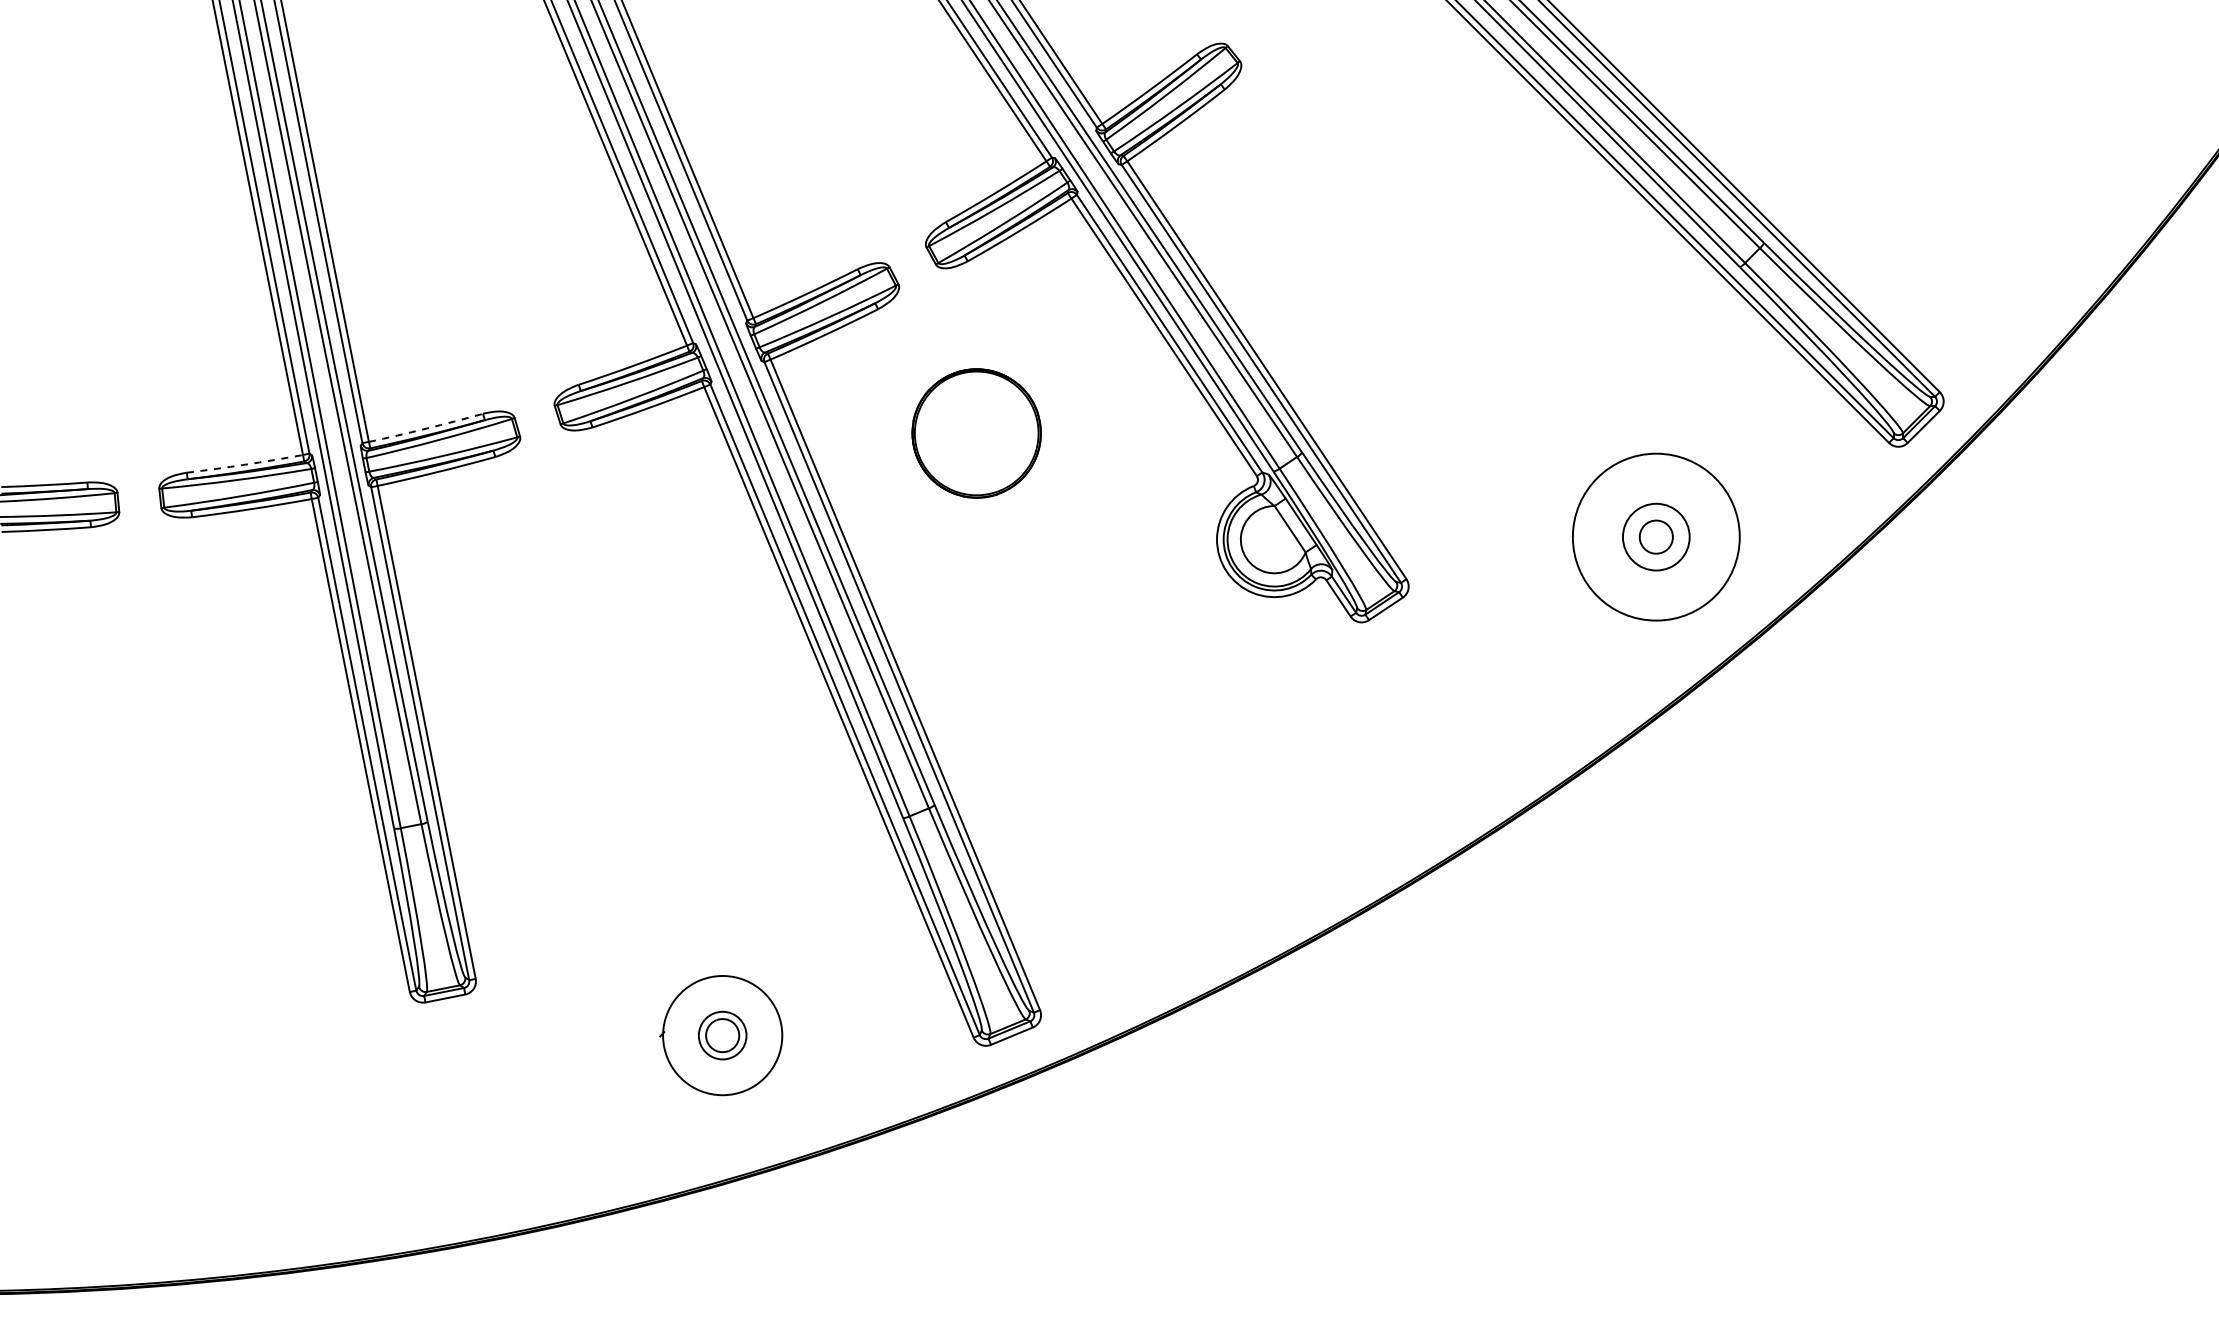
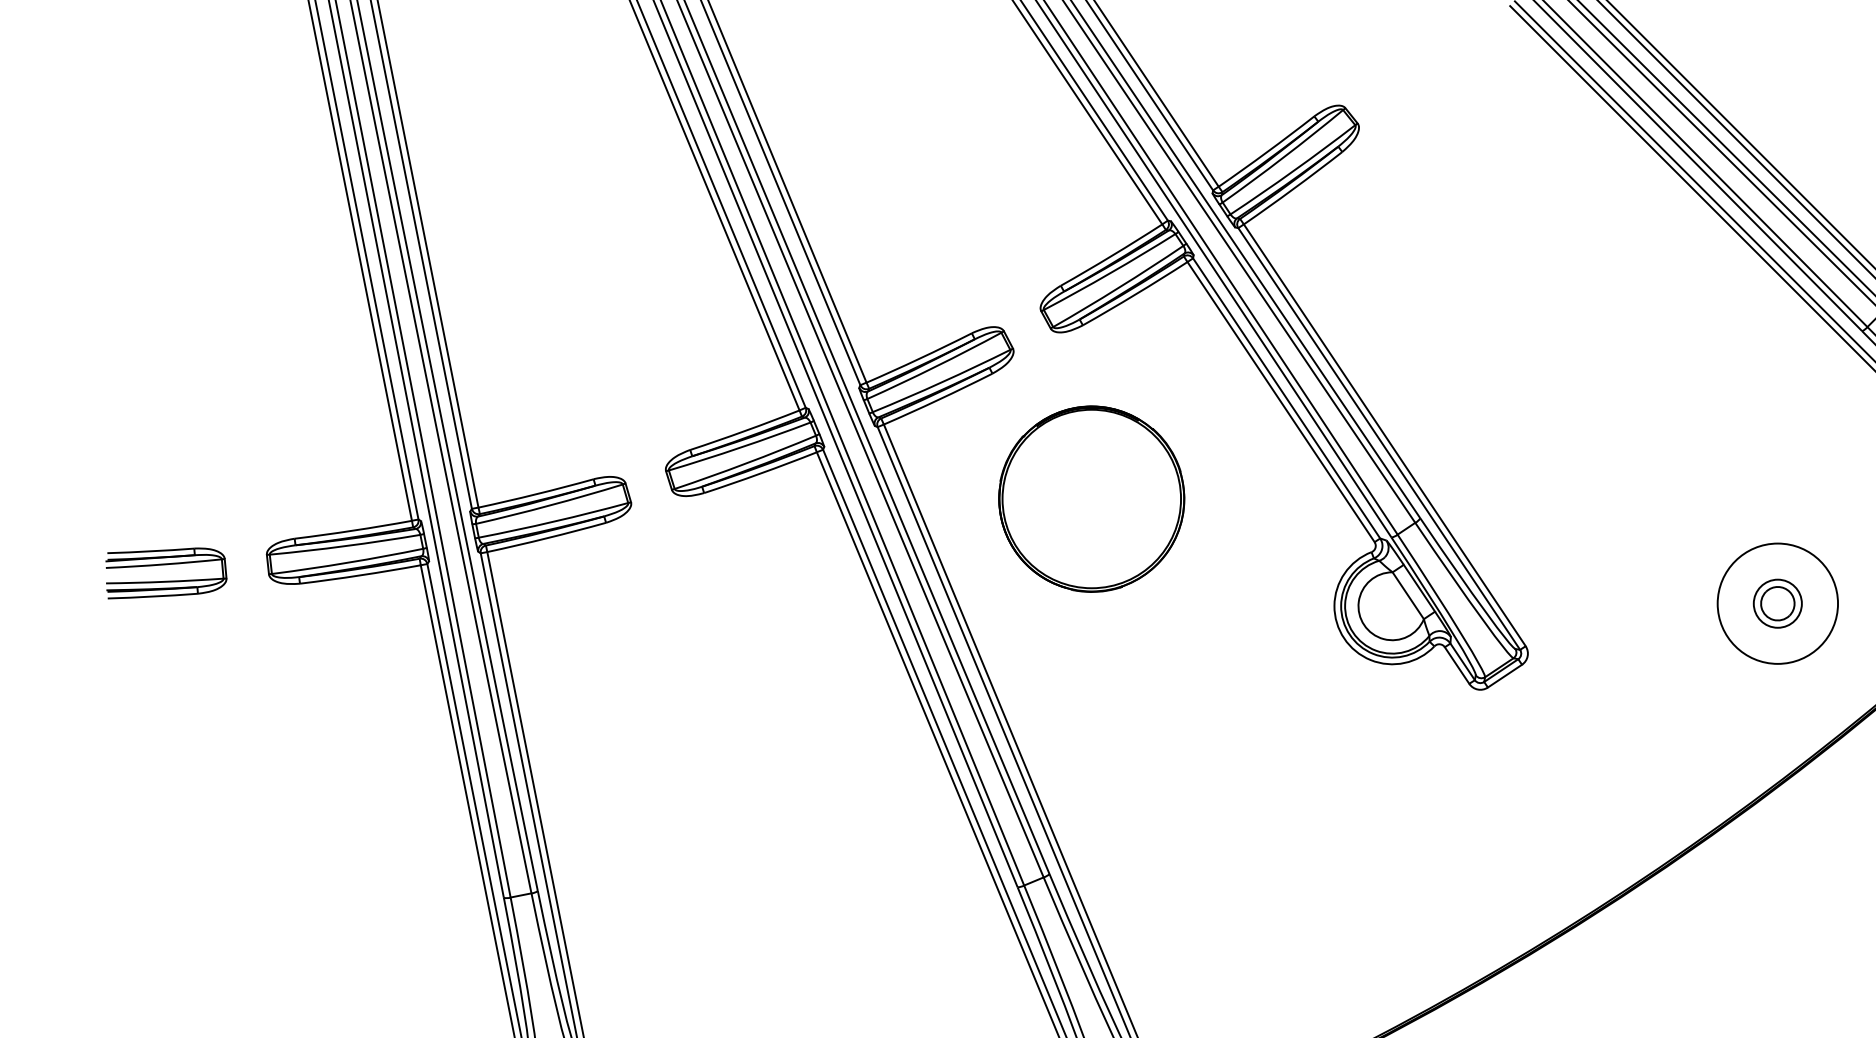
arc: (426, 428) -> (536, 494), dashed -> solid
part: (976, 433) -> (1091, 499), size x1.43
arc: (245, 464) -> (353, 530), dashed -> solid
circle: (1655, 536) -> (1777, 603), size x0.71
circle: (1656, 536) -> (1778, 603), size x0.71

